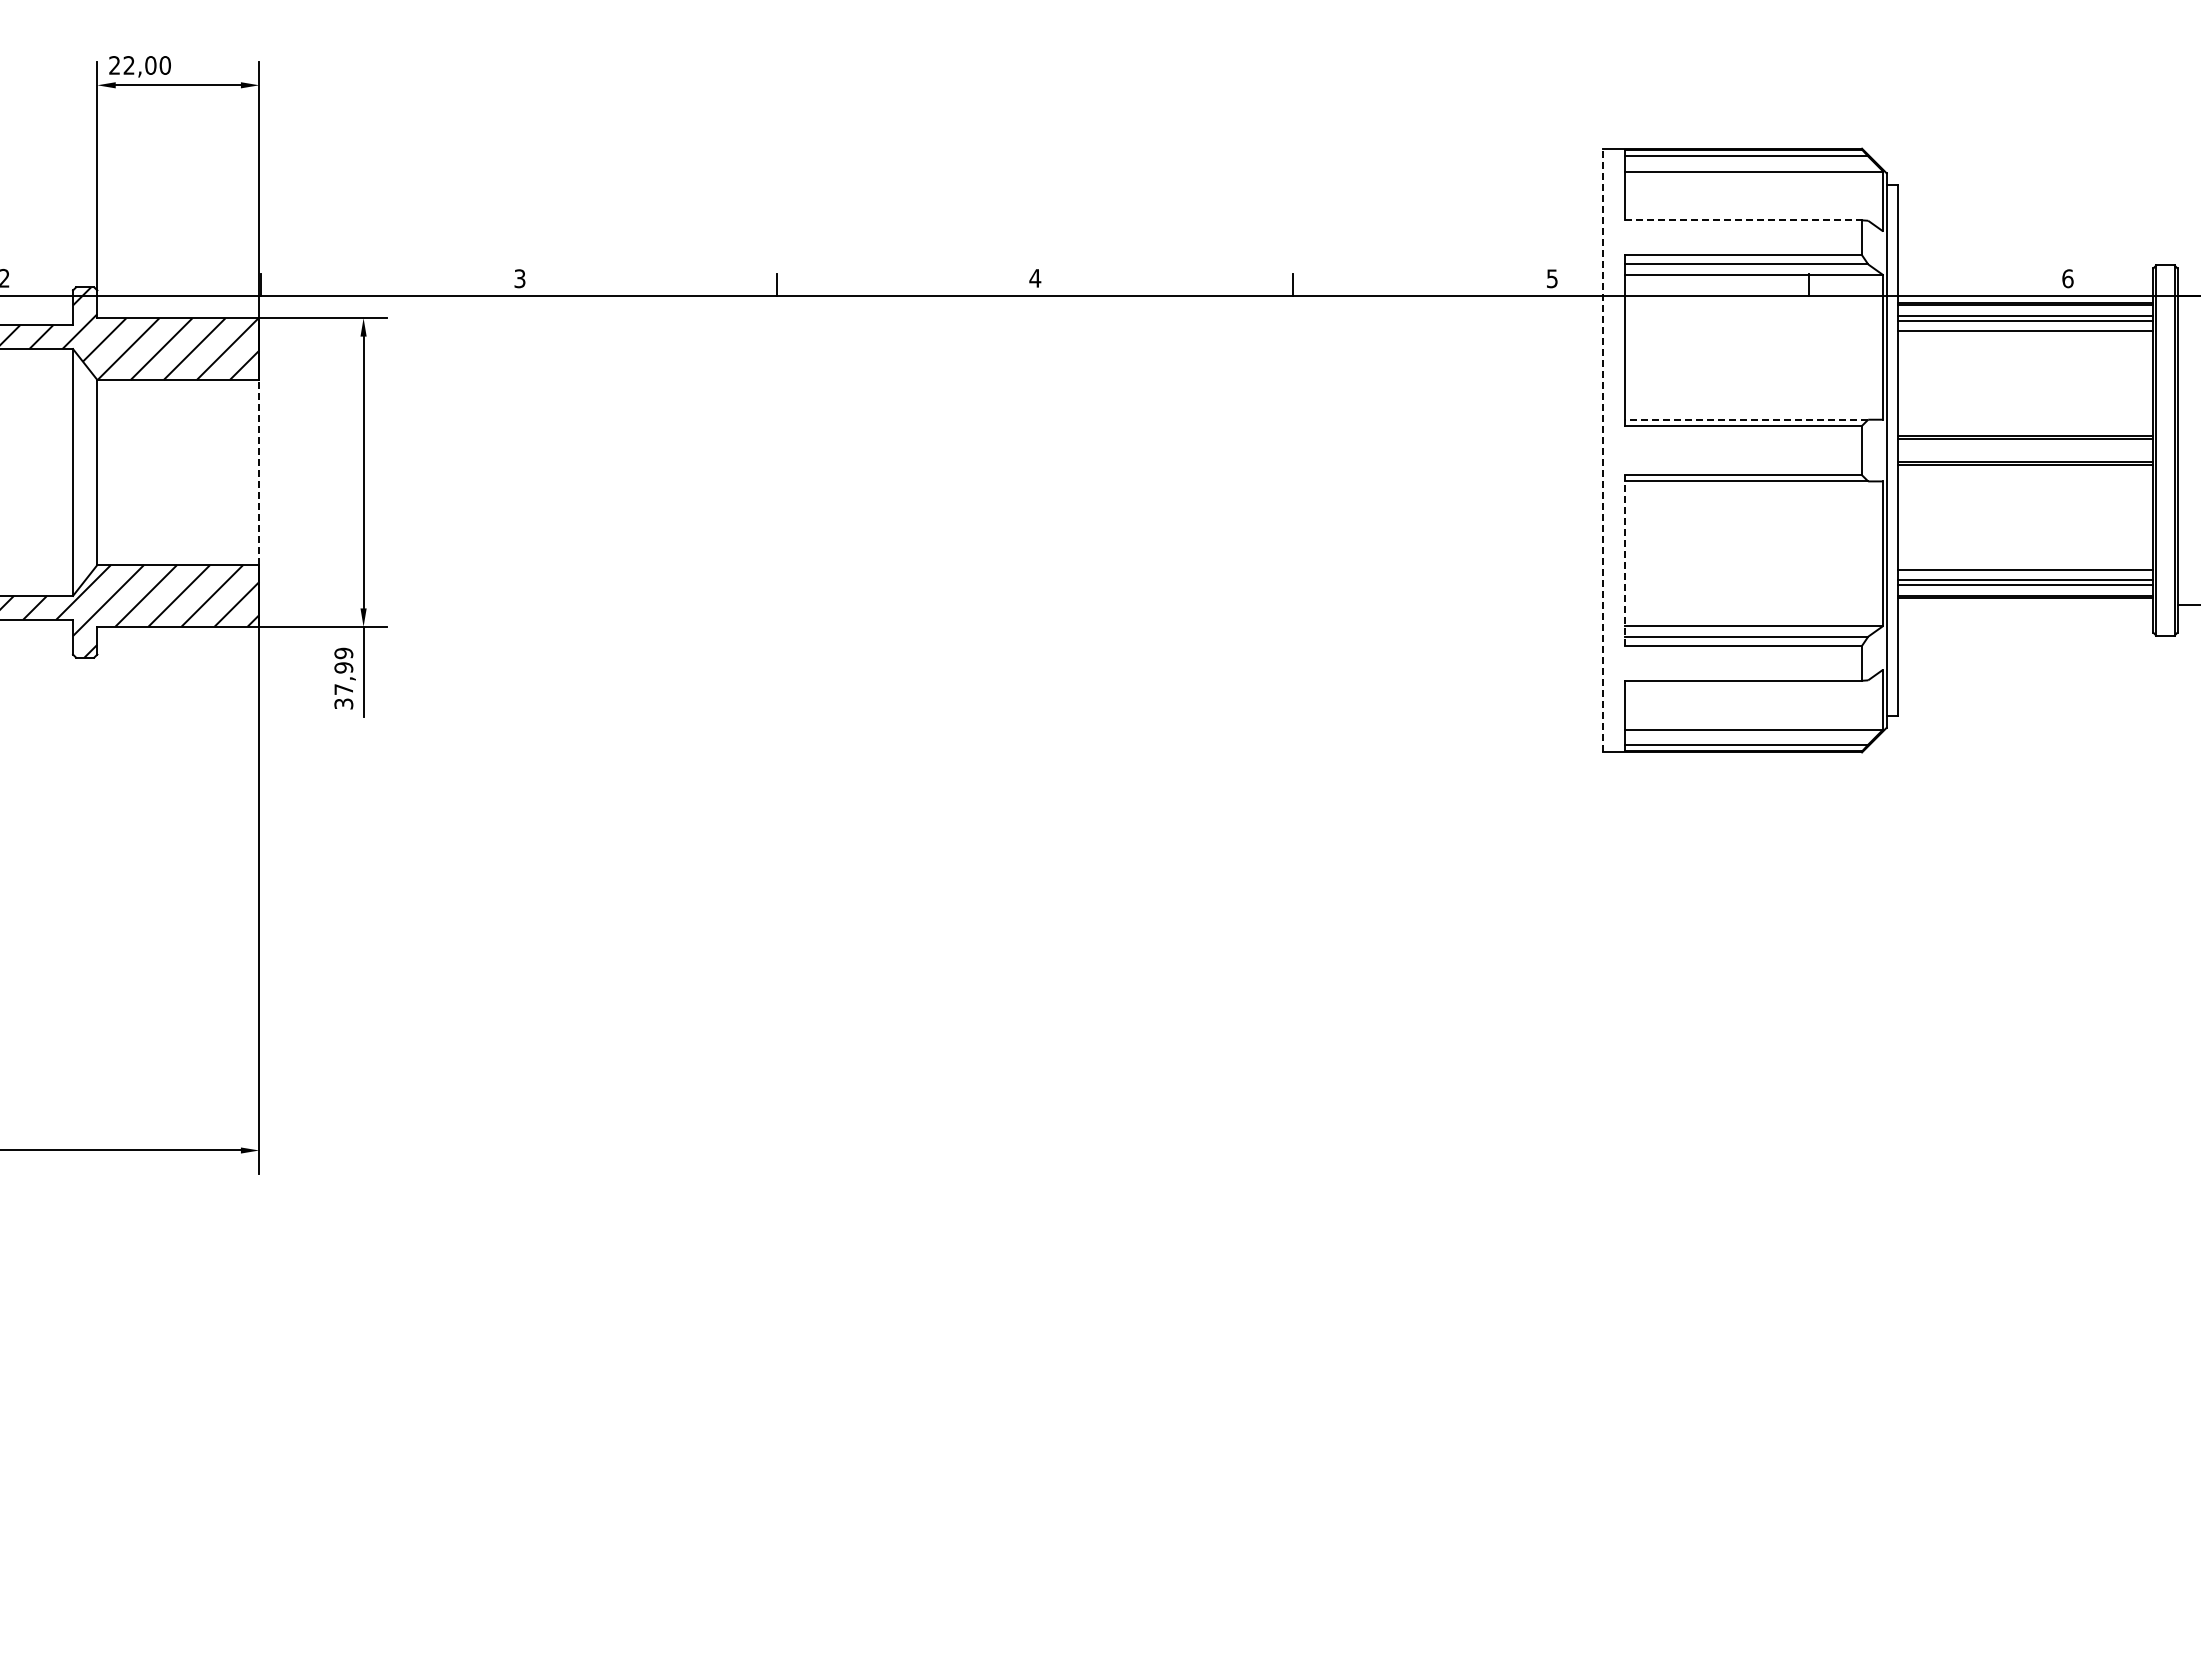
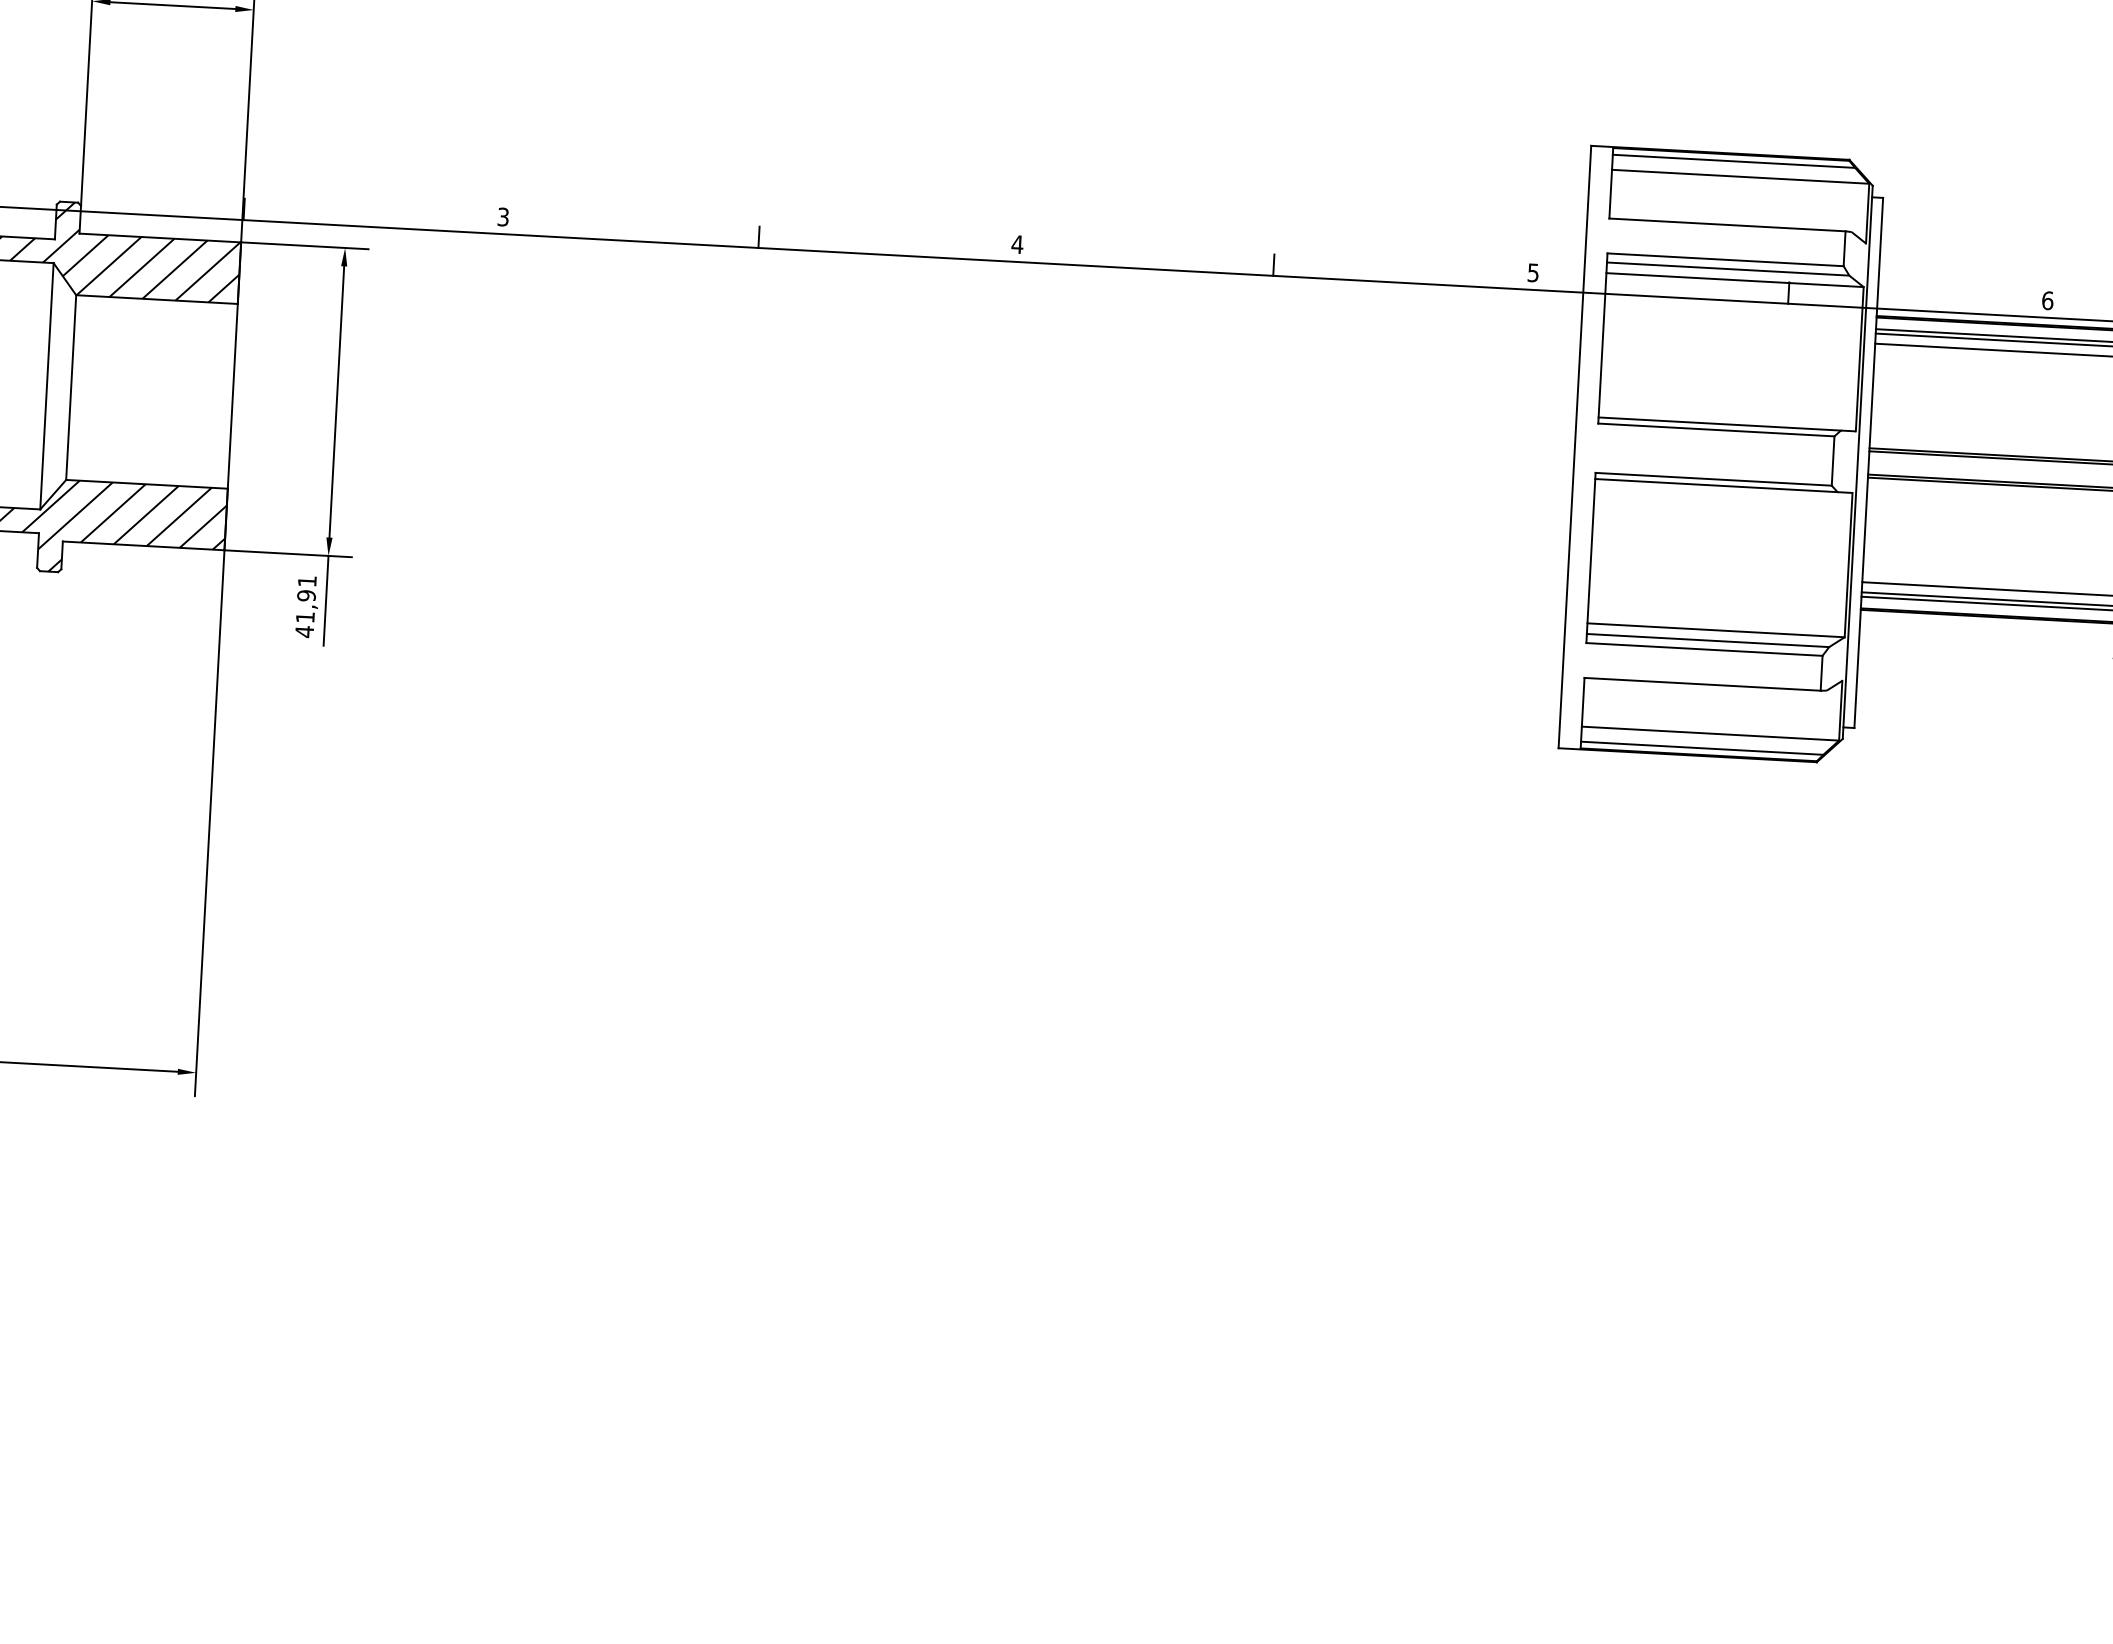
line: (1744, 220) -> (1728, 225), dashed -> solid
line: (1746, 419) -> (1719, 423), dashed -> solid
line: (1603, 450) -> (1575, 447), dashed -> solid
line: (259, 472) -> (232, 396), dashed -> solid
line: (1625, 560) -> (1591, 557), dashed -> solid
text: (343, 678) -> (305, 606), 37,99 -> 41,91

